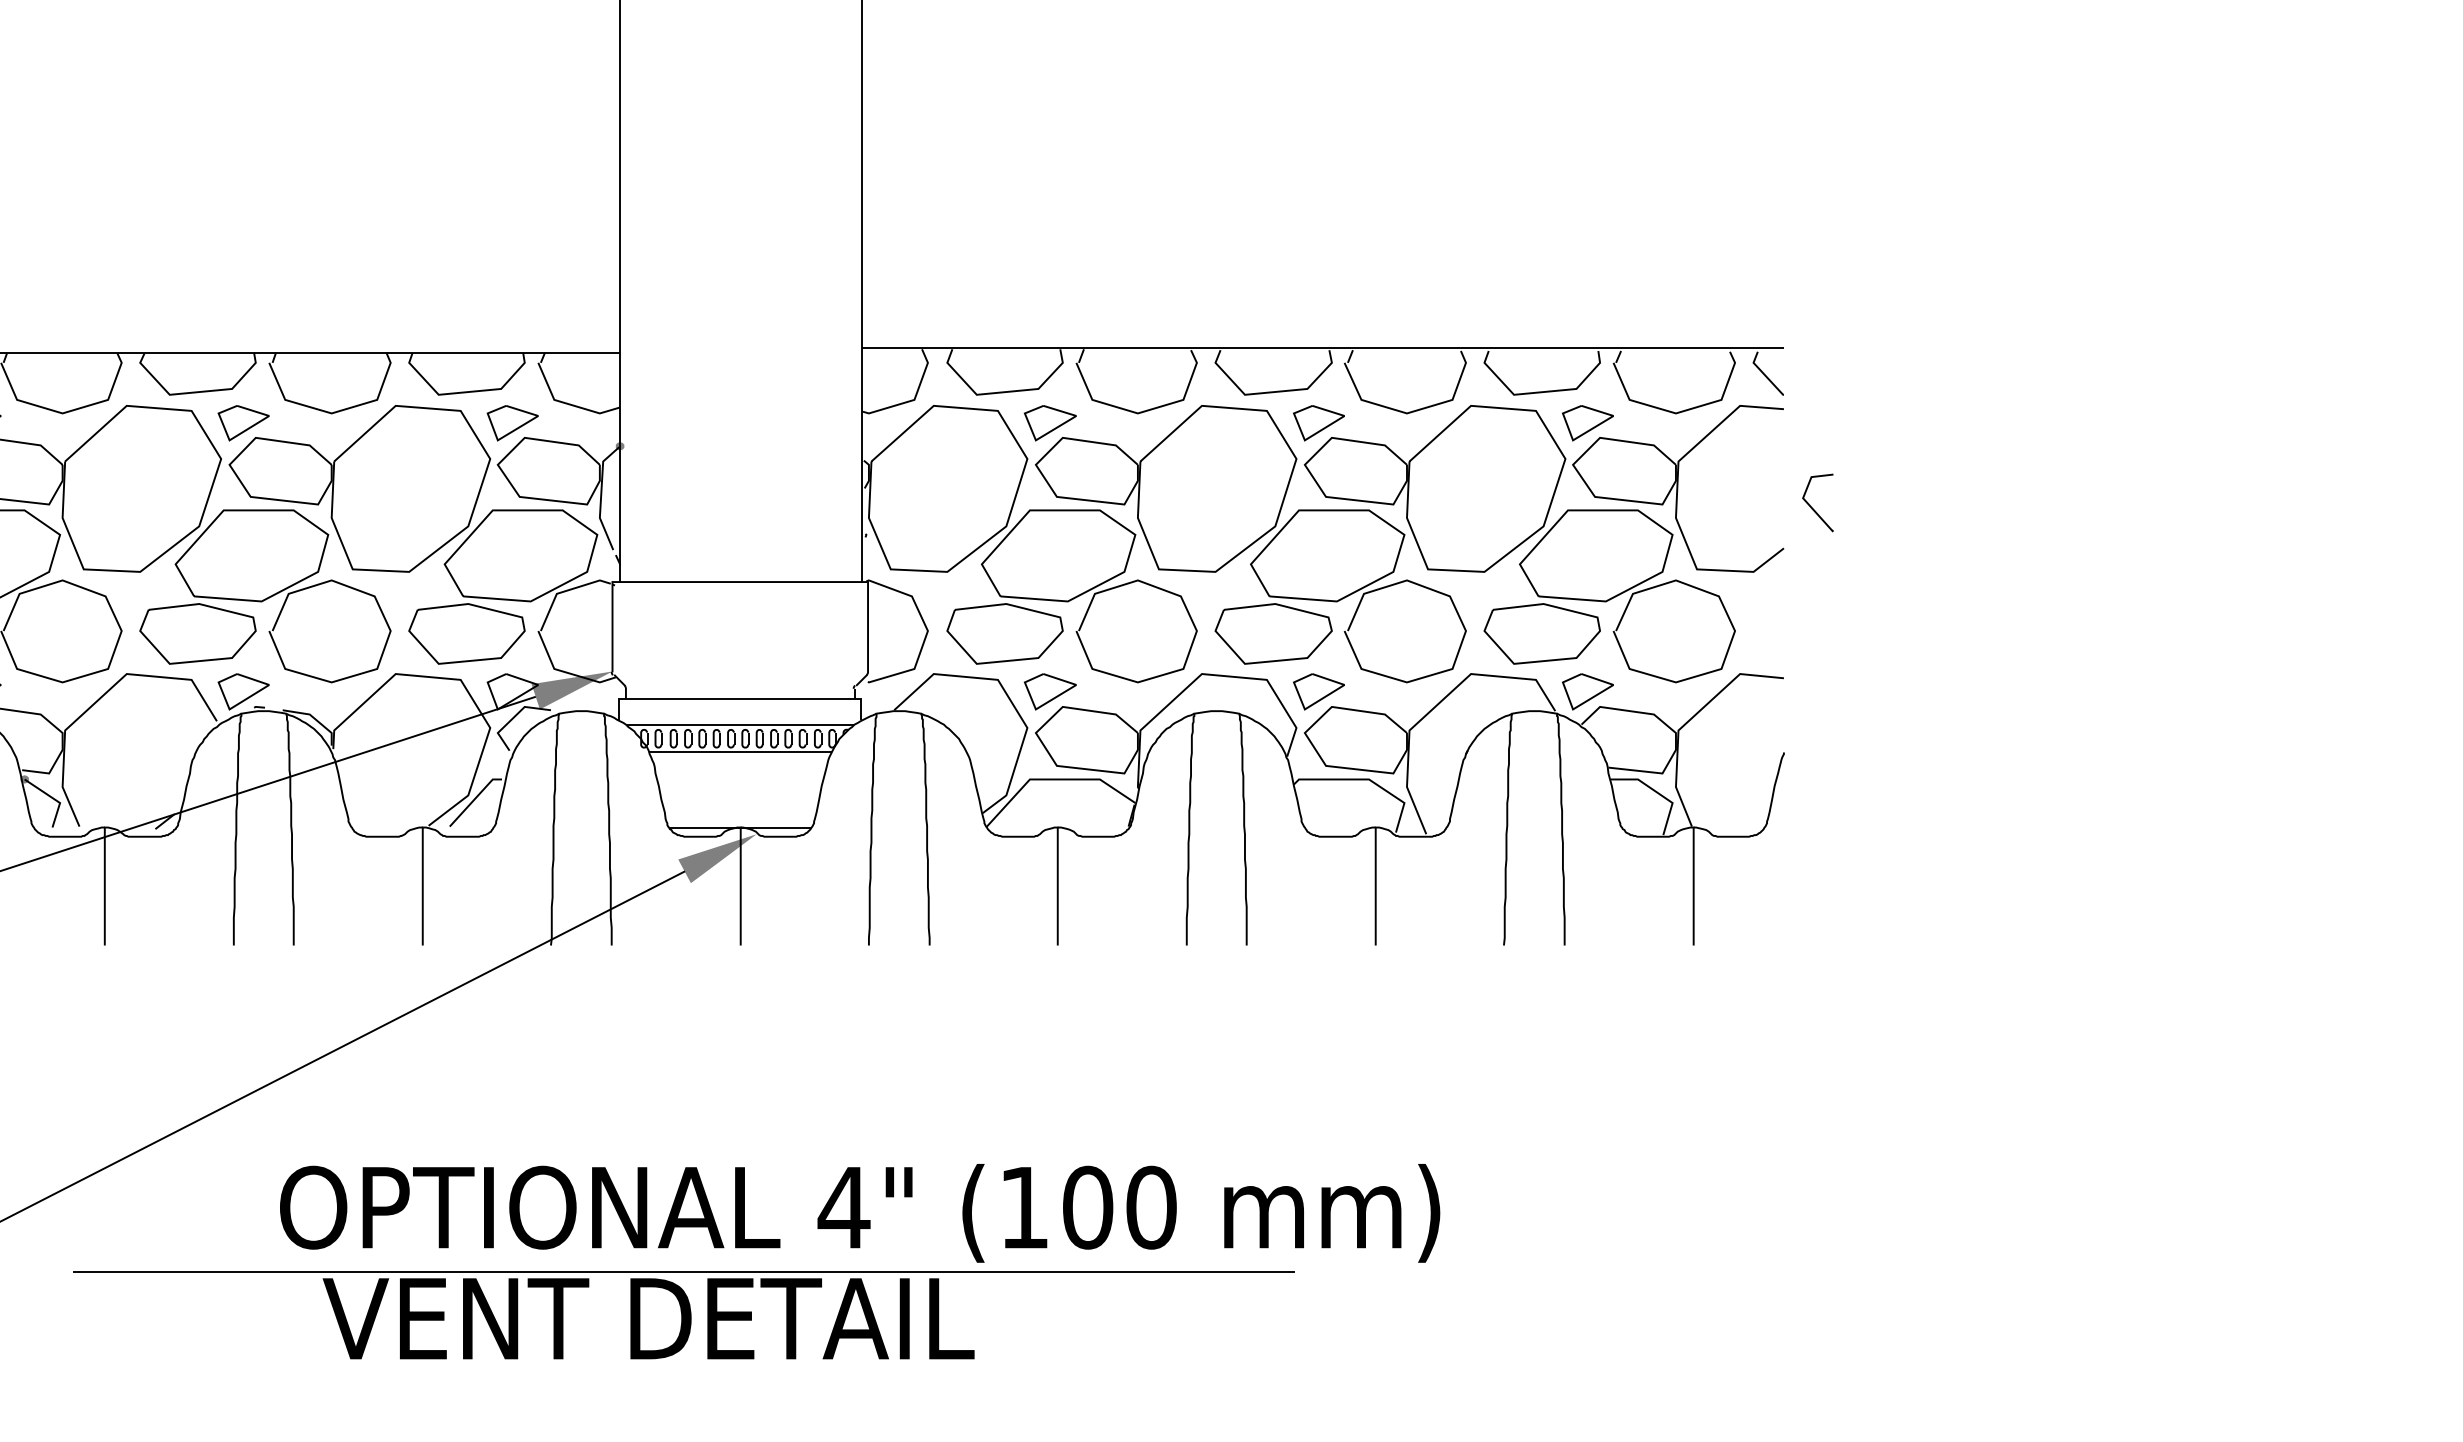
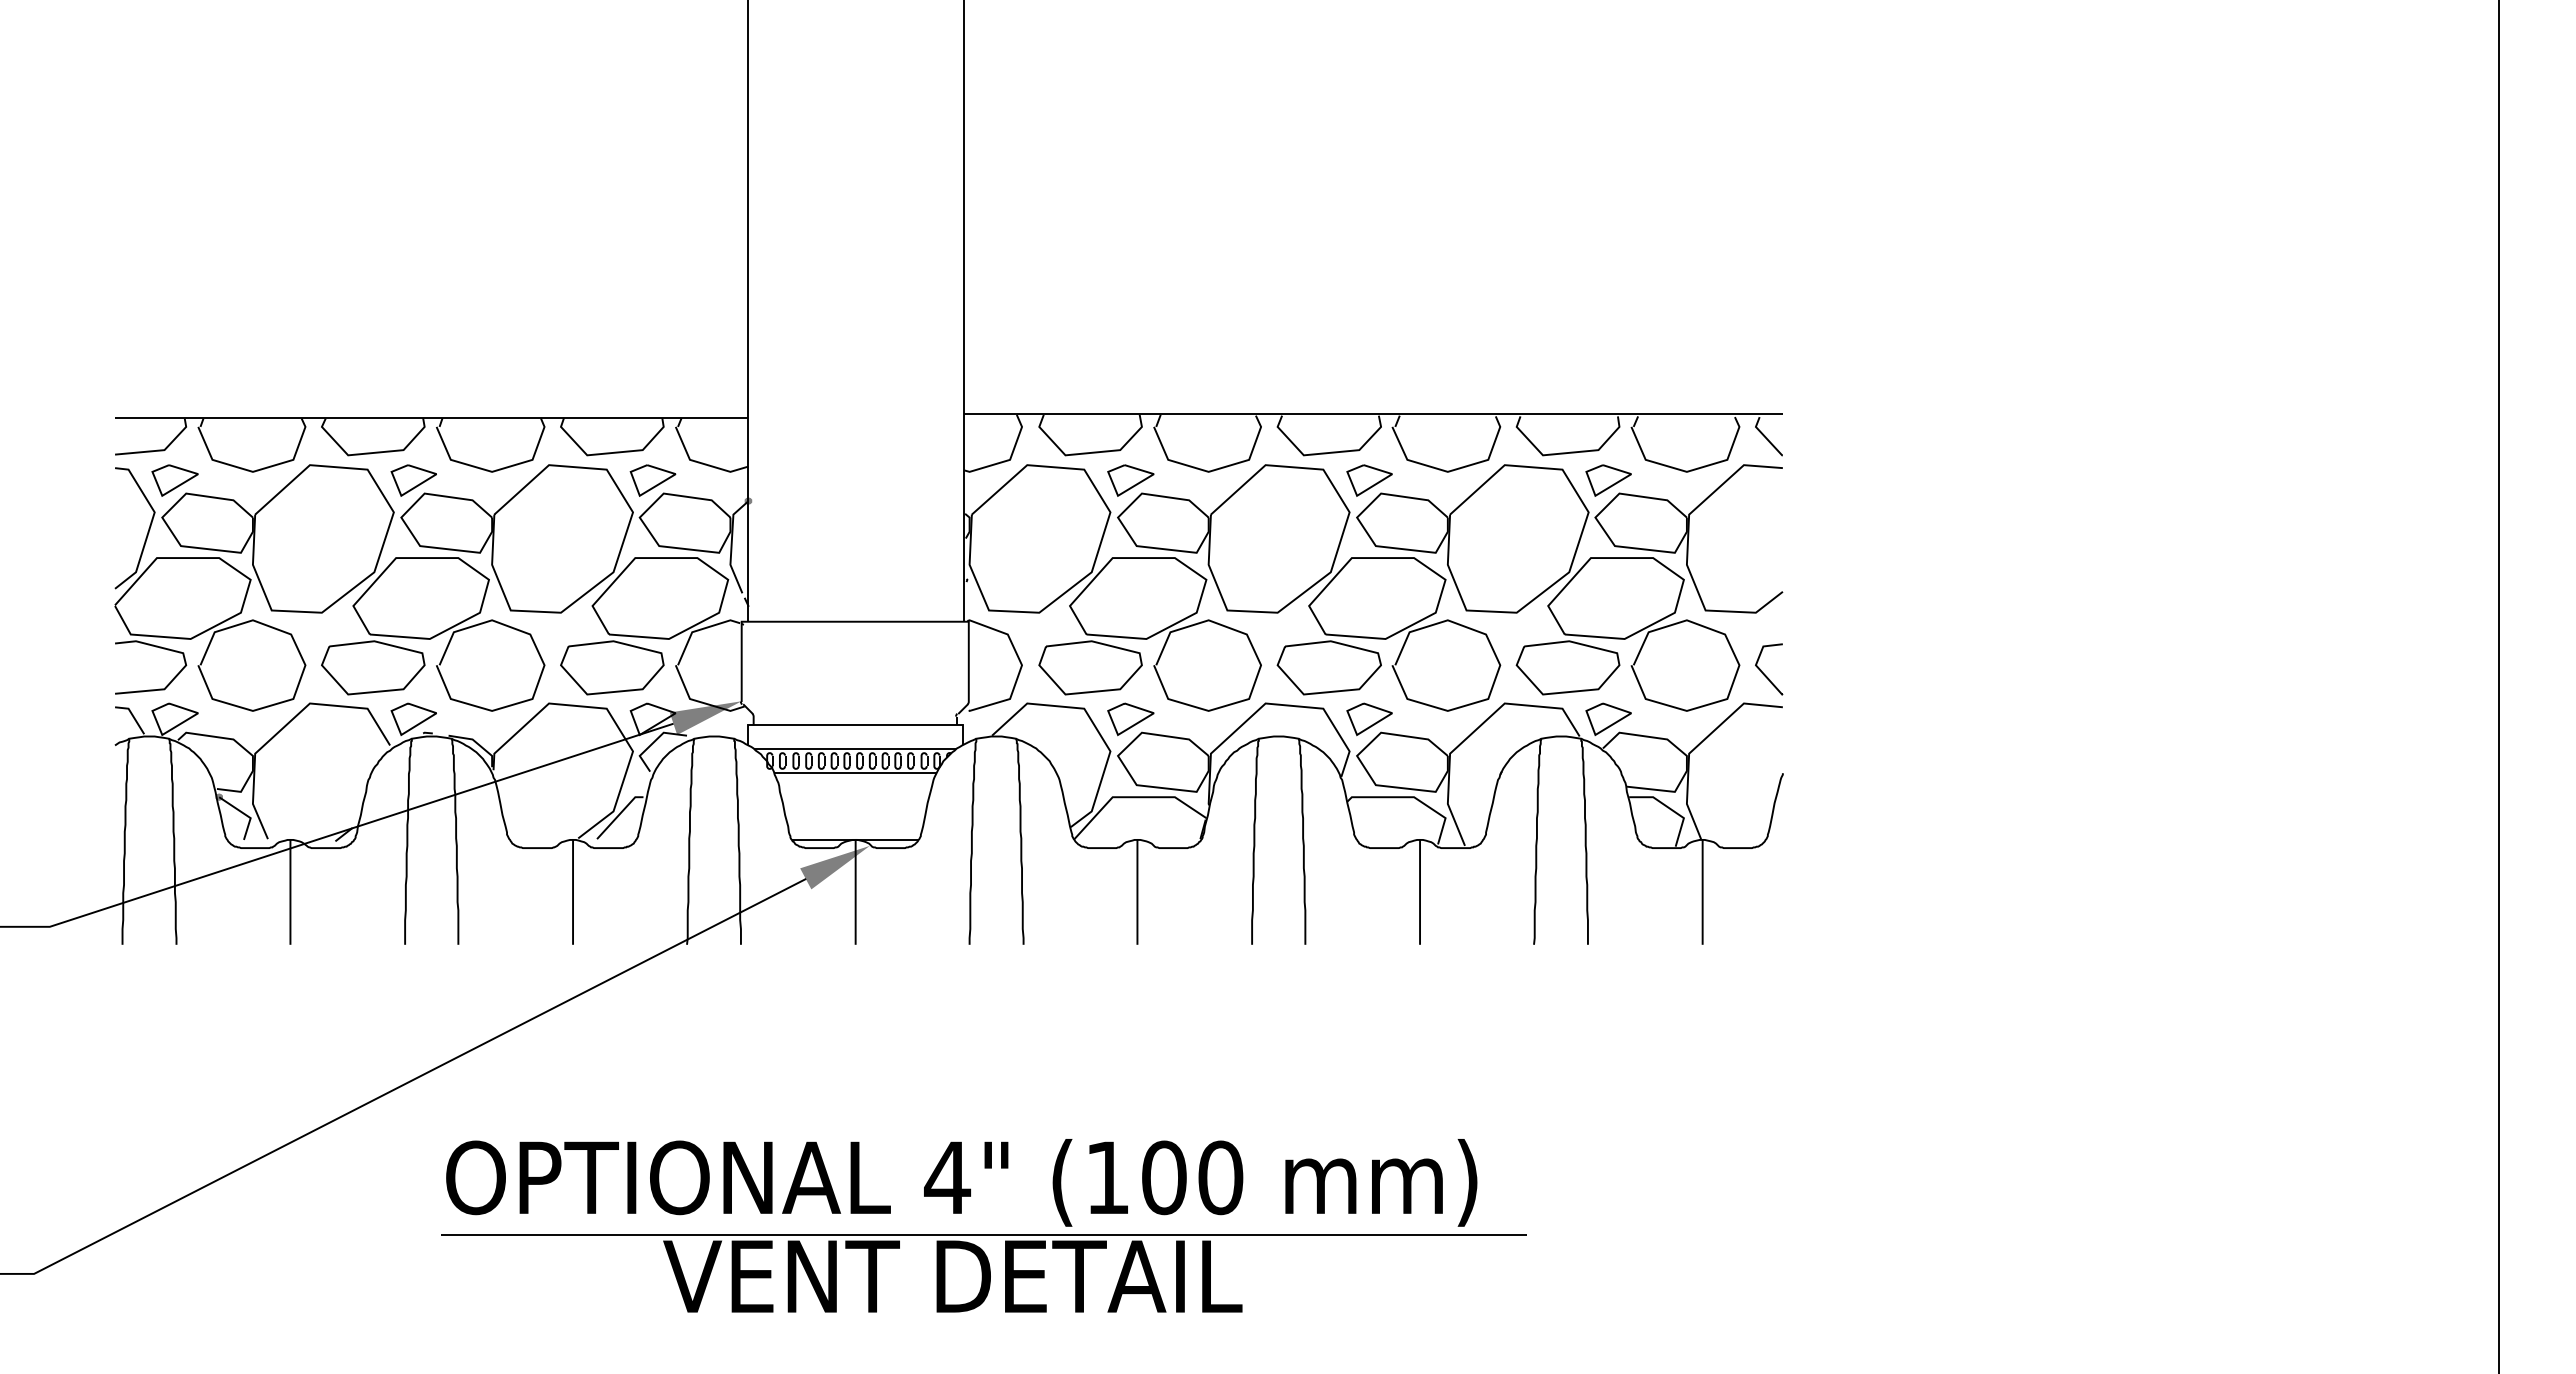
line: (1812, 507) -> (1764, 673), moved
part: (683, 1315) -> (983, 1273), moved

